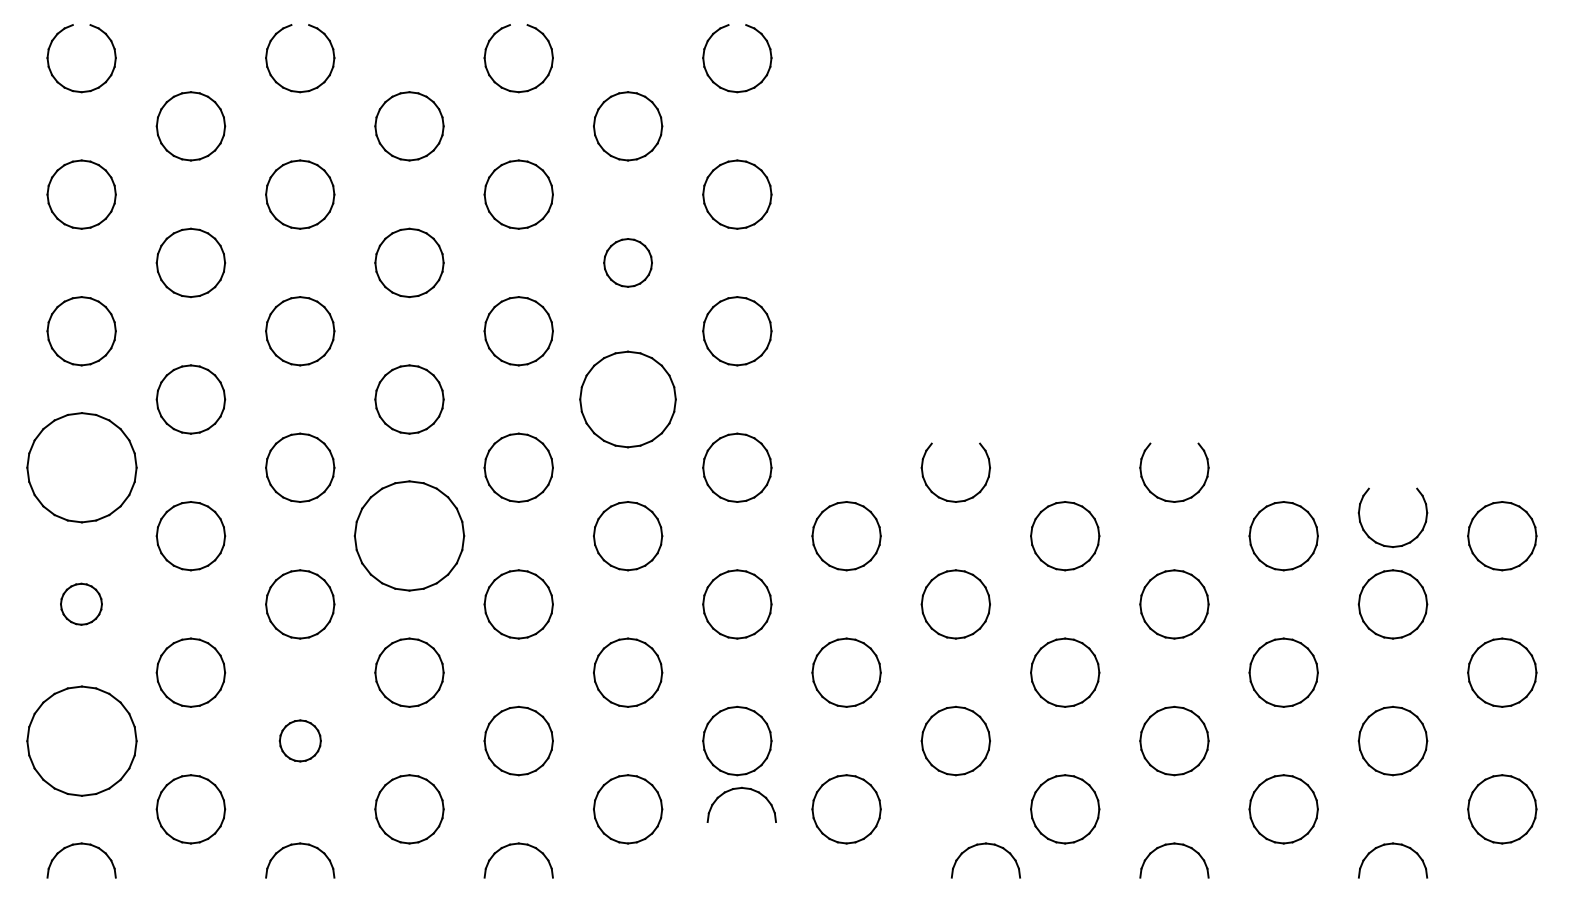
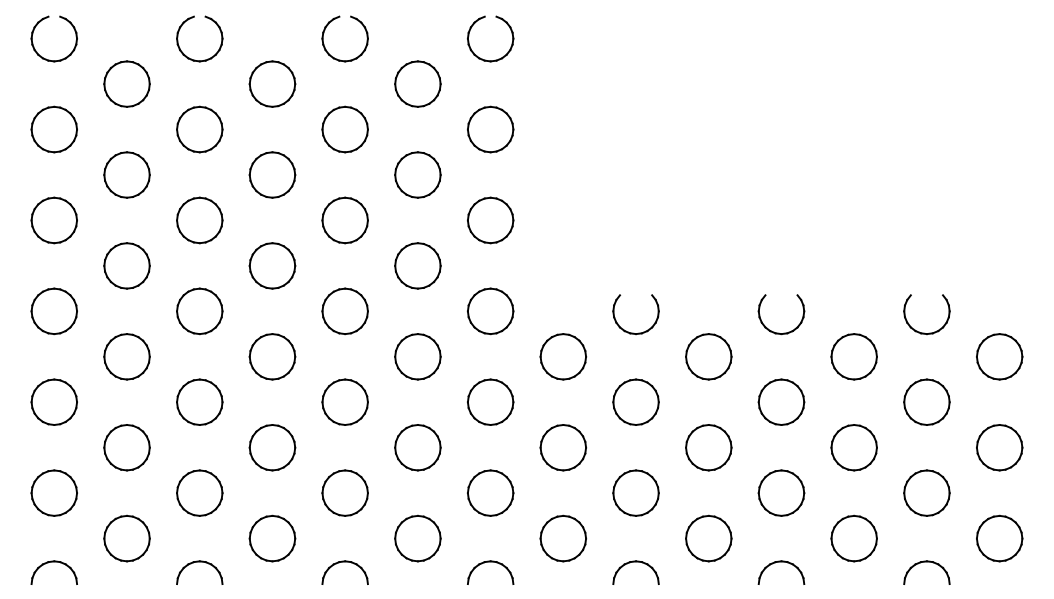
part: (627, 262) -> (417, 174), size x1.43
part: (627, 398) -> (417, 265), size x0.71
part: (80, 468) -> (53, 311), size x0.62
part: (409, 535) -> (272, 356), size x0.62
part: (1389, 544) -> (924, 332), moved
part: (80, 603) -> (53, 401), size x1.67
part: (80, 740) -> (53, 492), size x0.62
part: (299, 740) -> (199, 492), size x1.67
part: (741, 789) -> (490, 562), moved
part: (985, 845) -> (635, 562), moved

